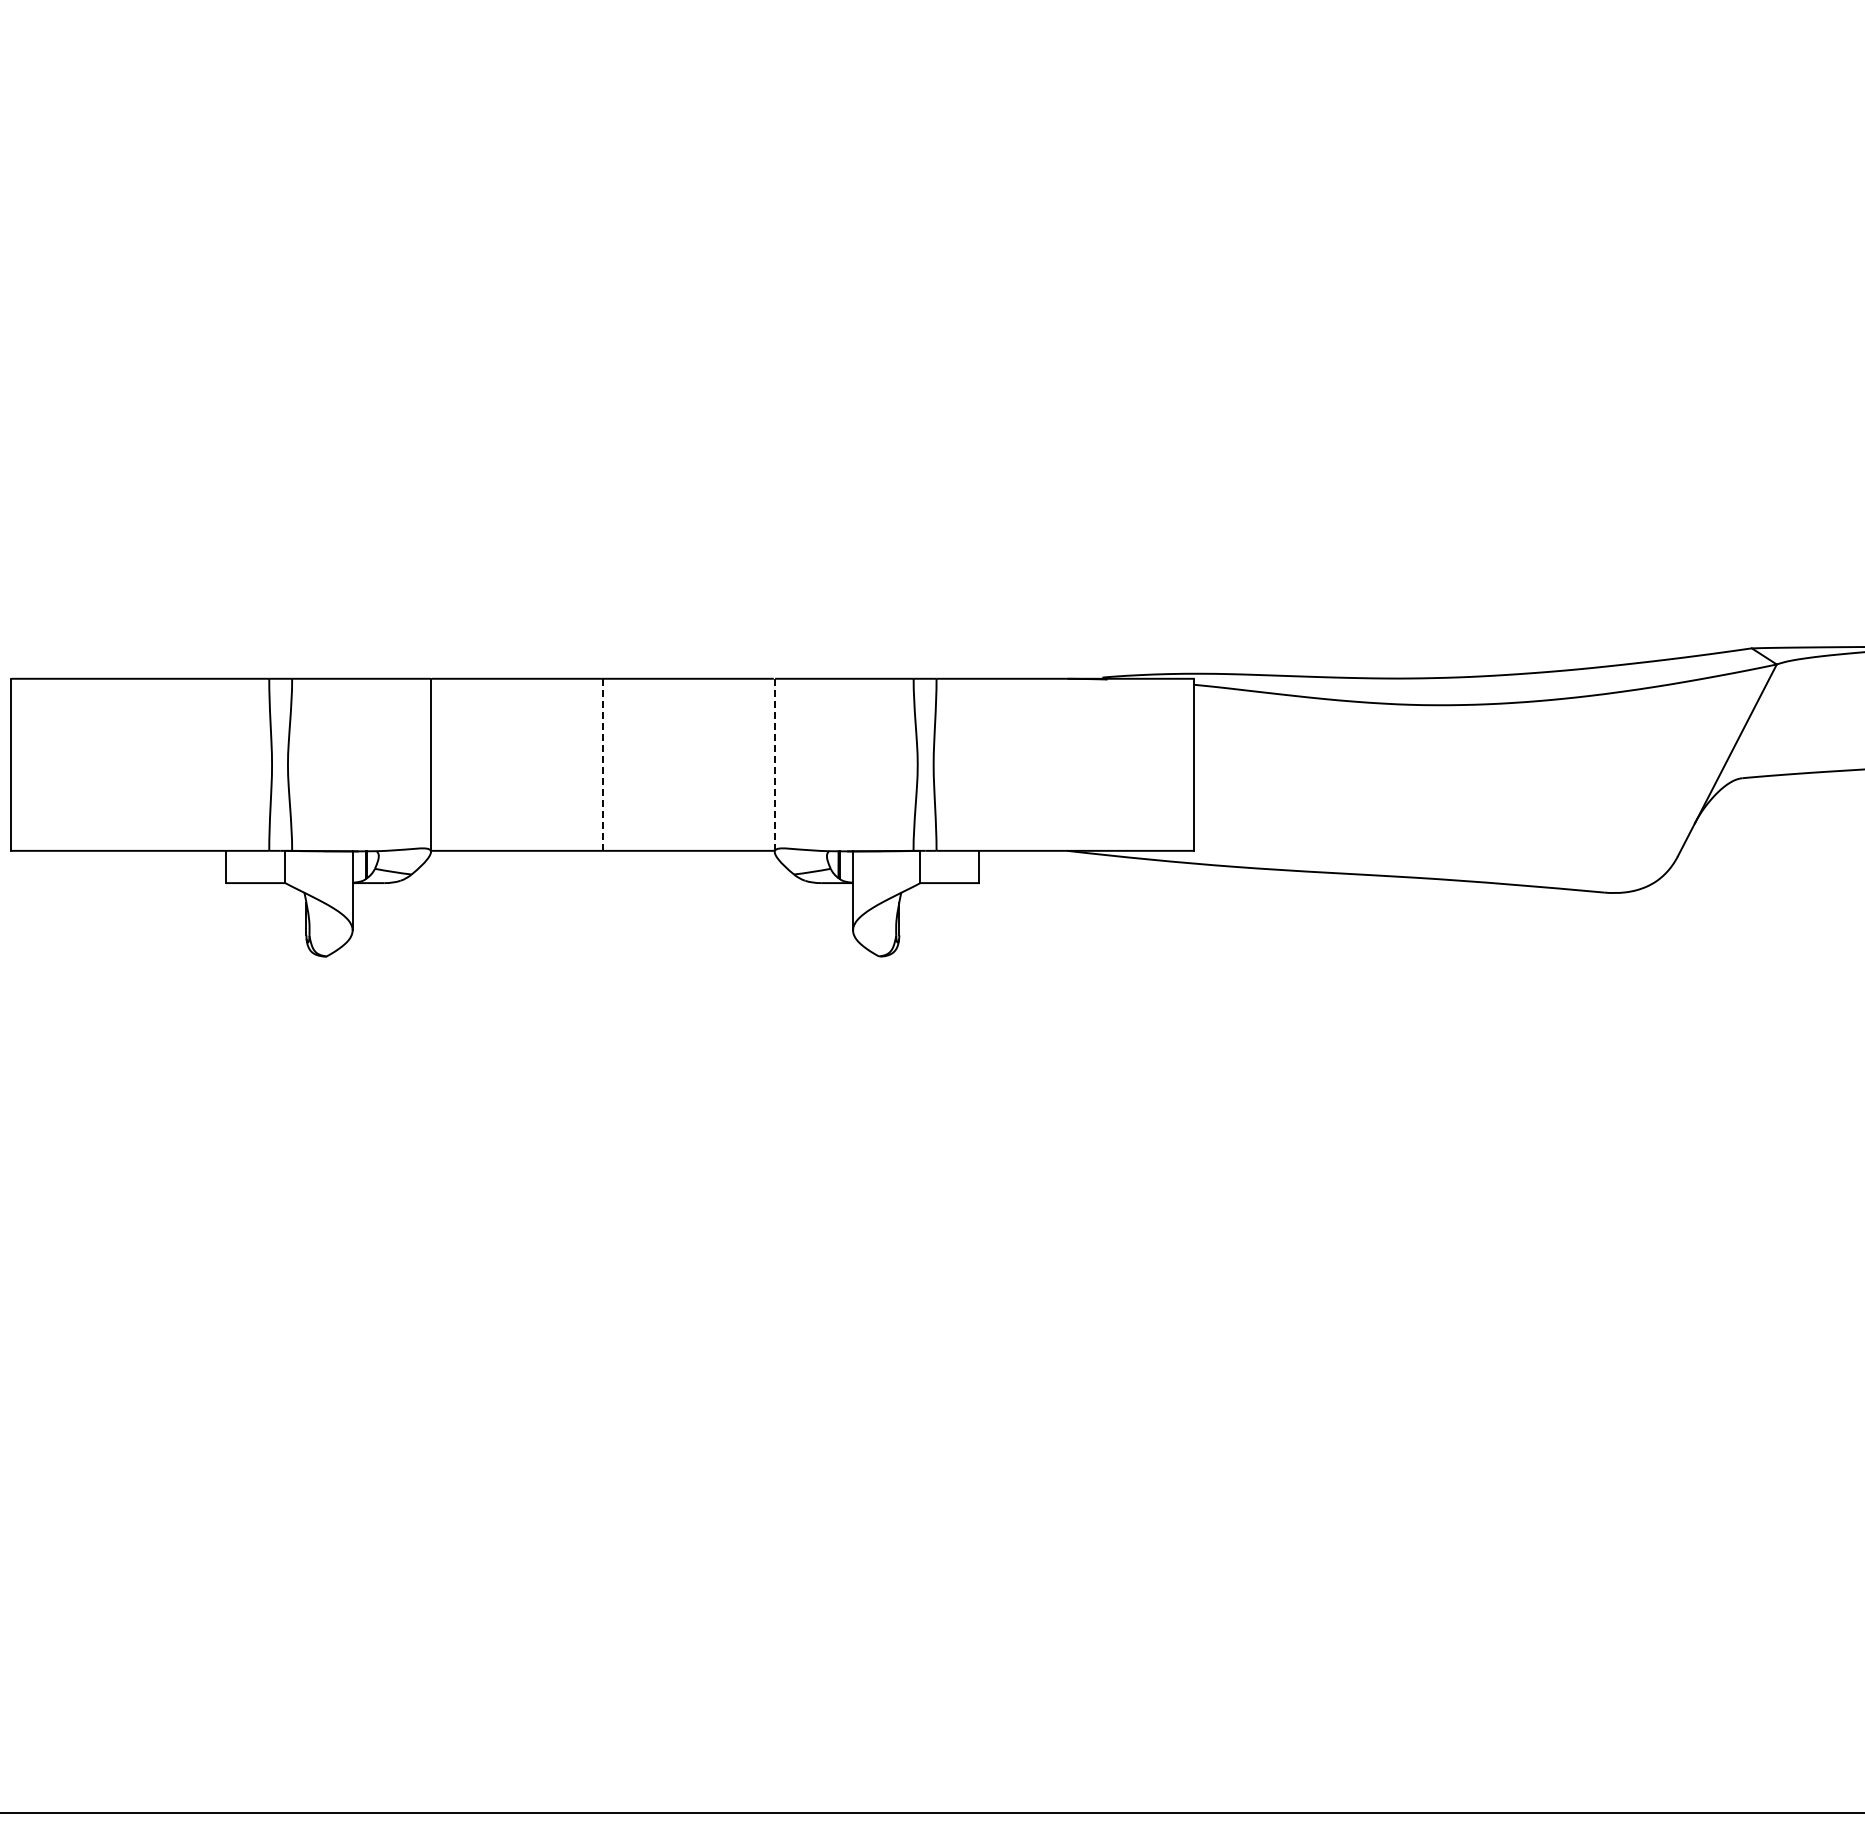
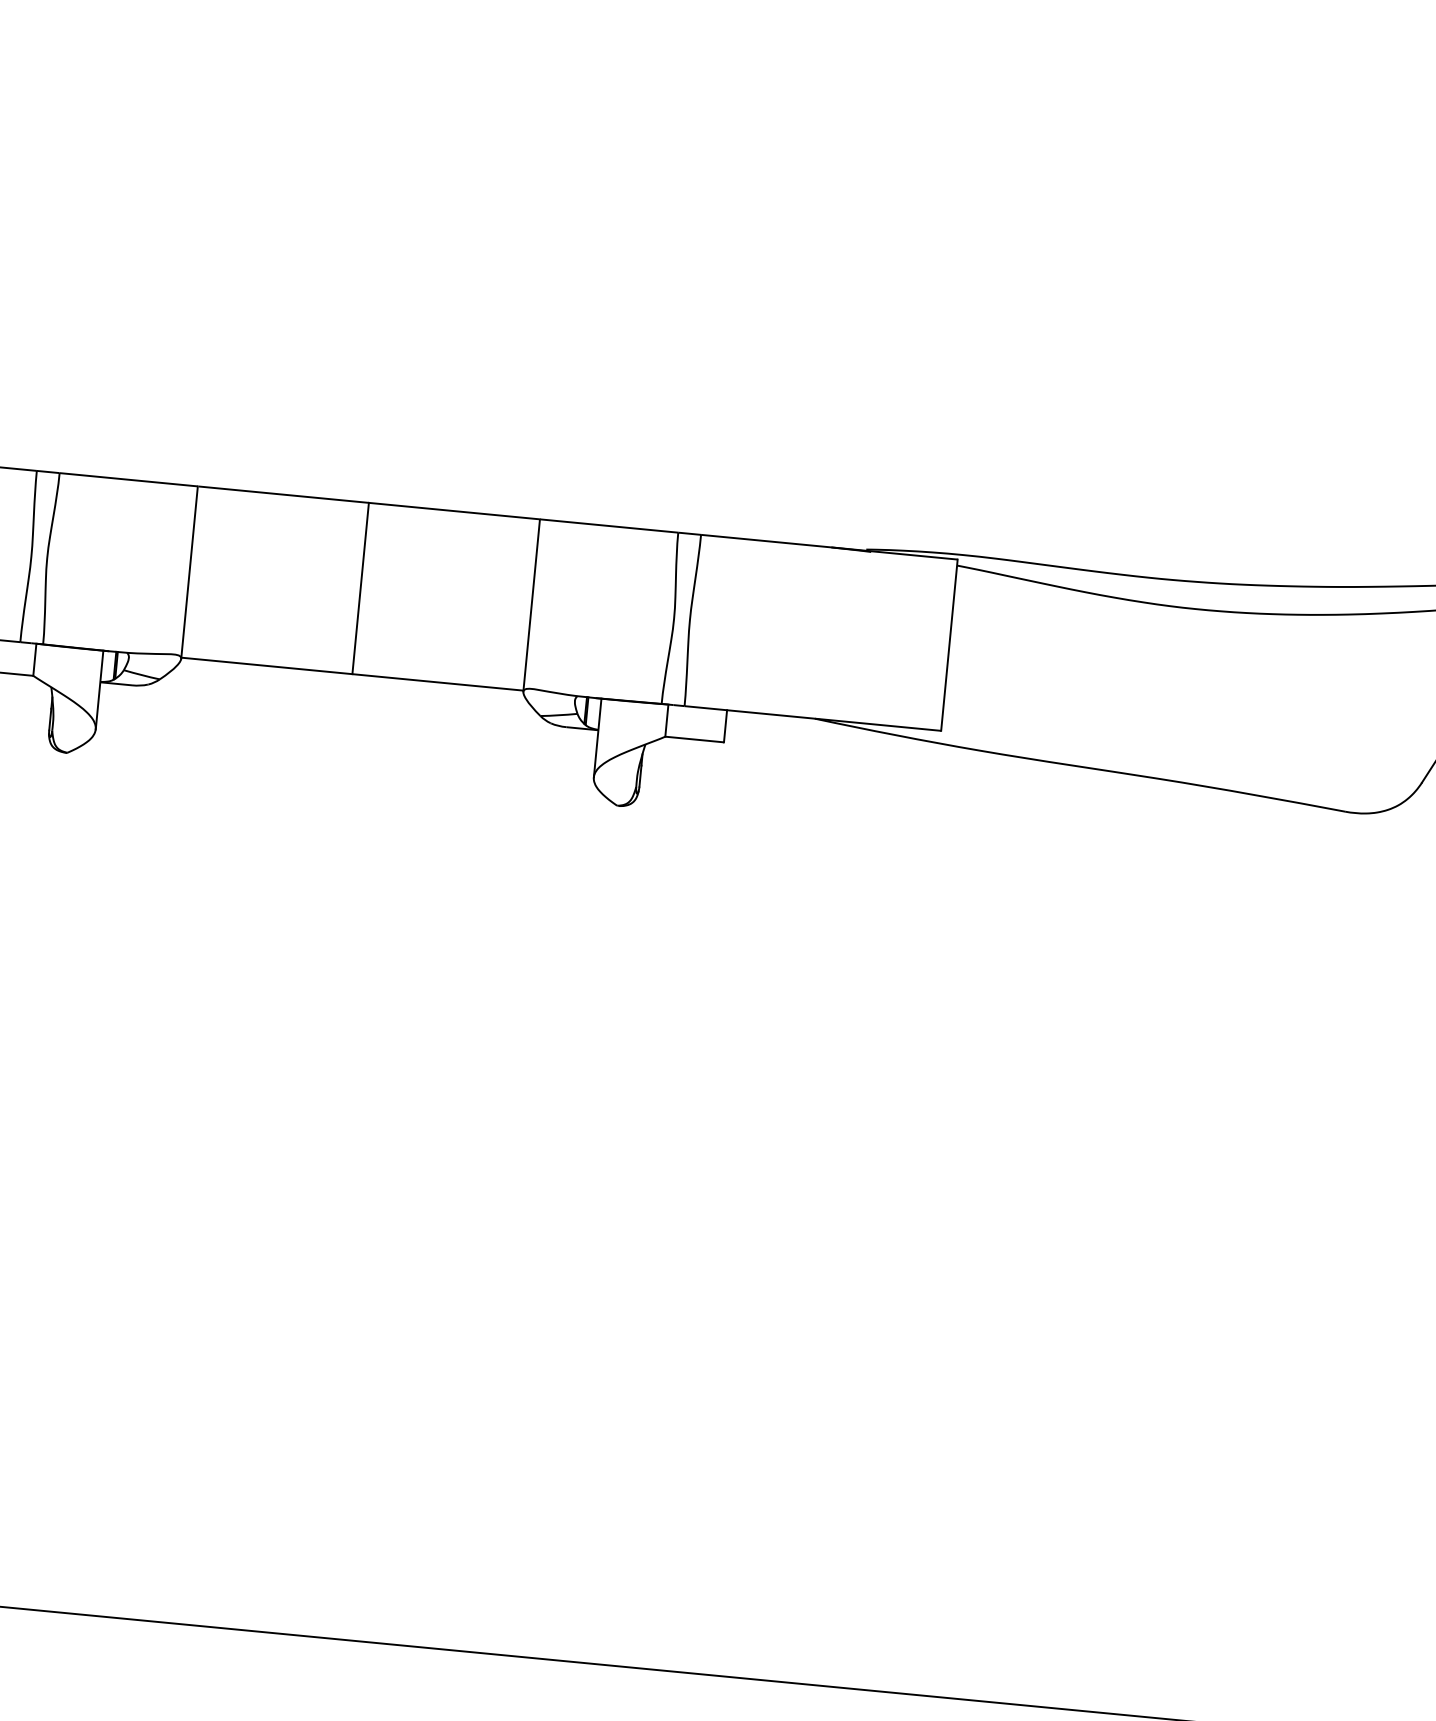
line: (602, 765) -> (360, 589), dashed -> solid
line: (774, 765) -> (531, 605), dashed -> solid

